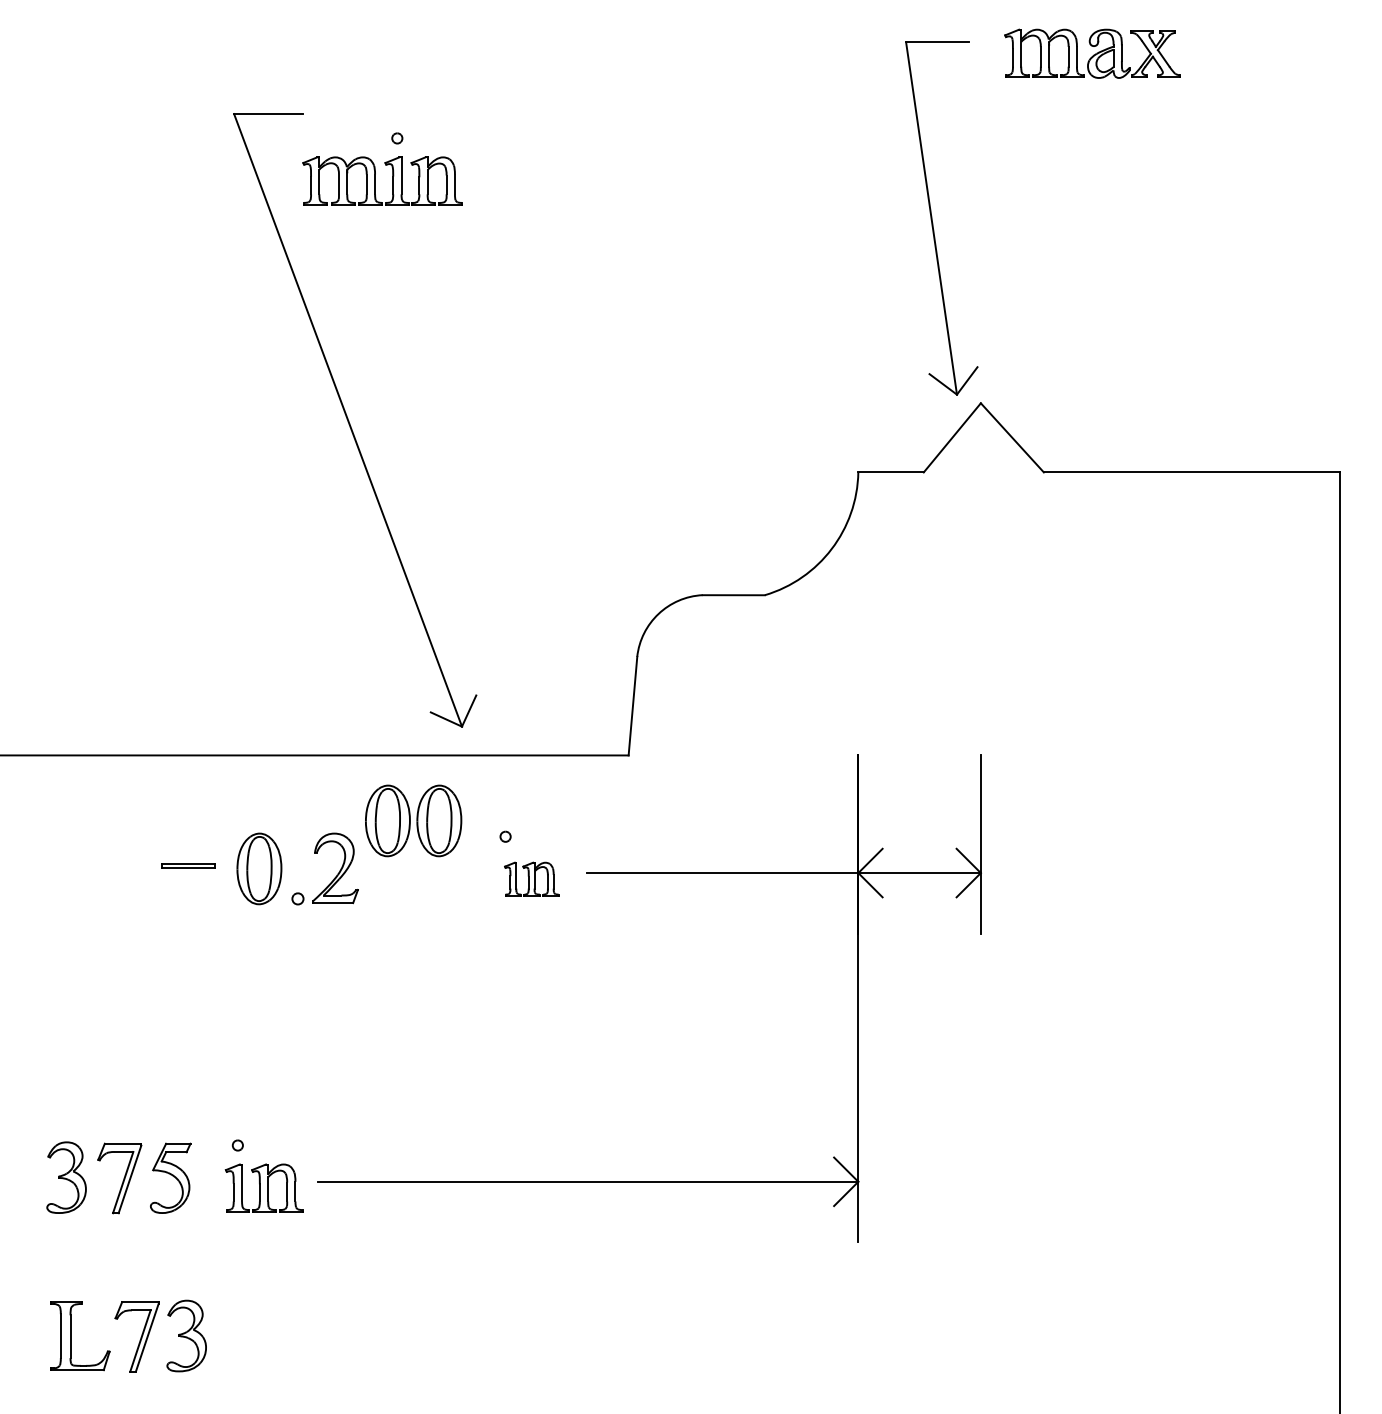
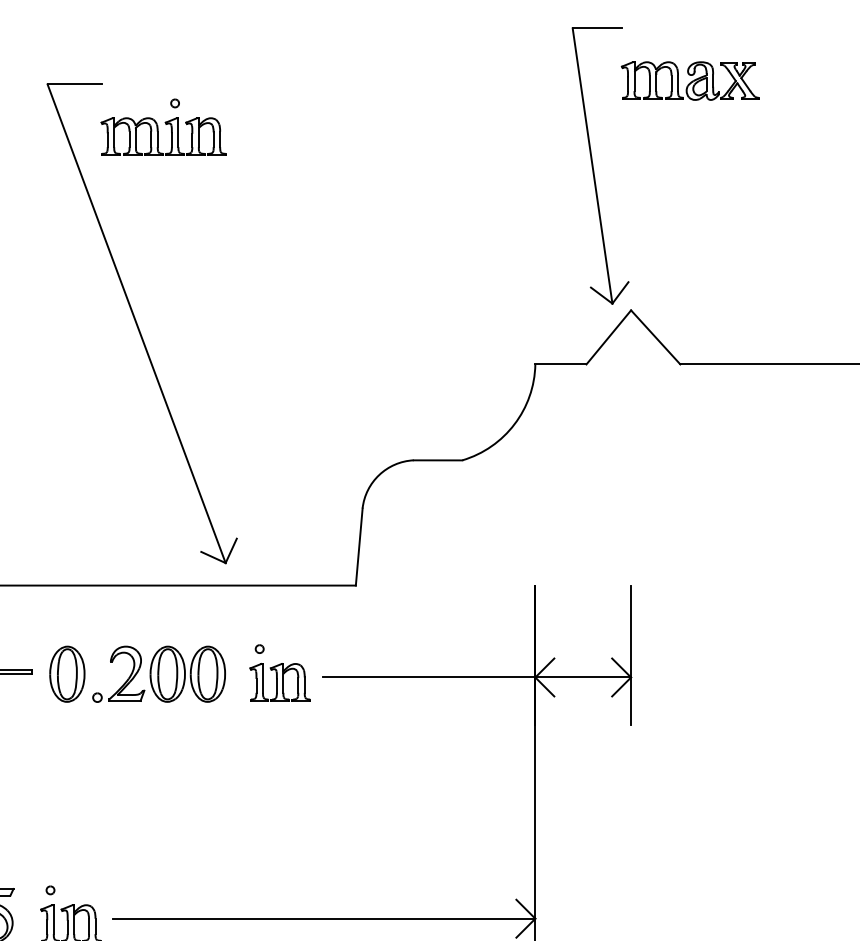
part: (1092, 53) -> (690, 80), moved
part: (413, 820) -> (187, 673), moved
part: (531, 878) -> (279, 681), size x1.43

